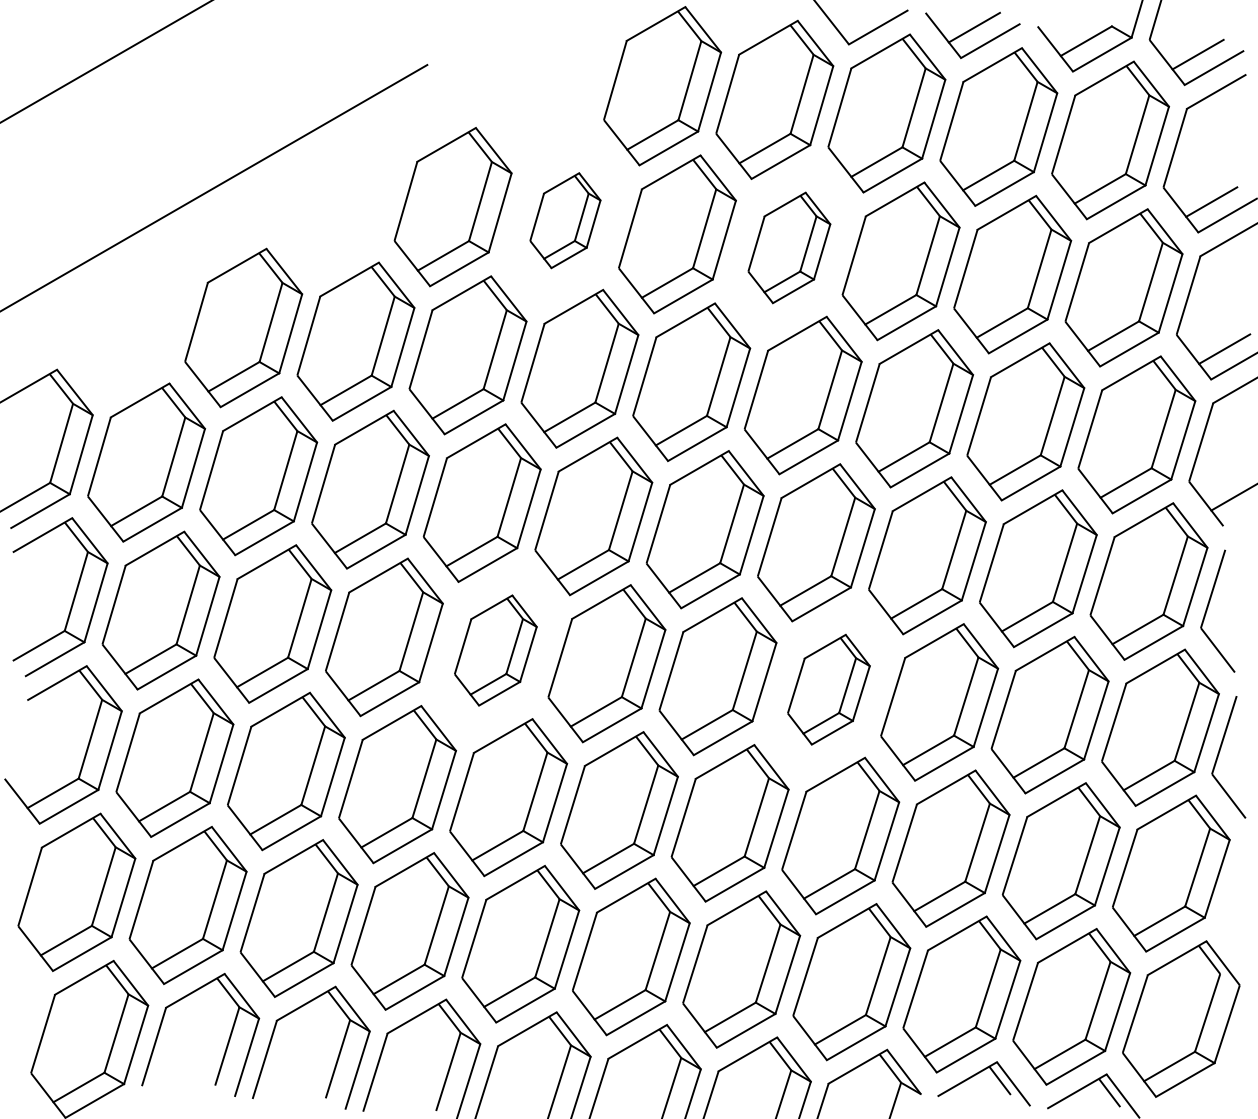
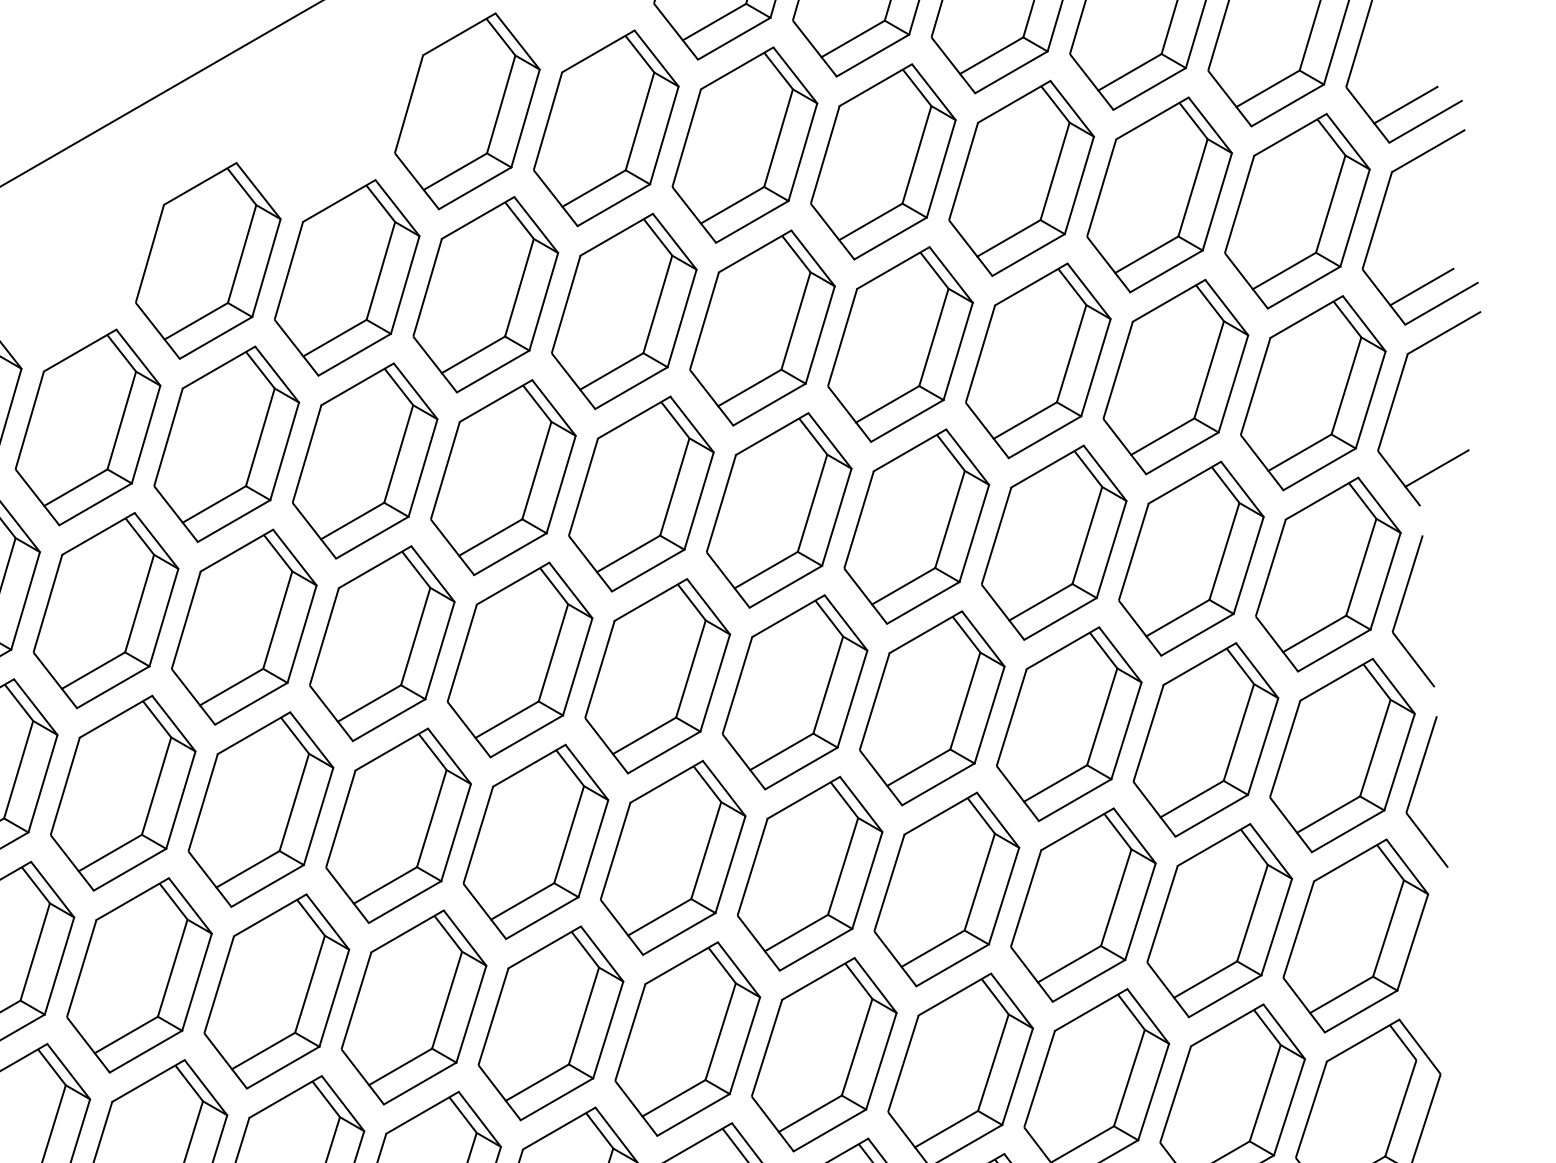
part: (565, 220) -> (606, 127), size x1.67
part: (789, 247) -> (883, 161), size x1.43
part: (495, 650) -> (519, 659), size x1.43
part: (828, 689) -> (931, 708), size x1.43

